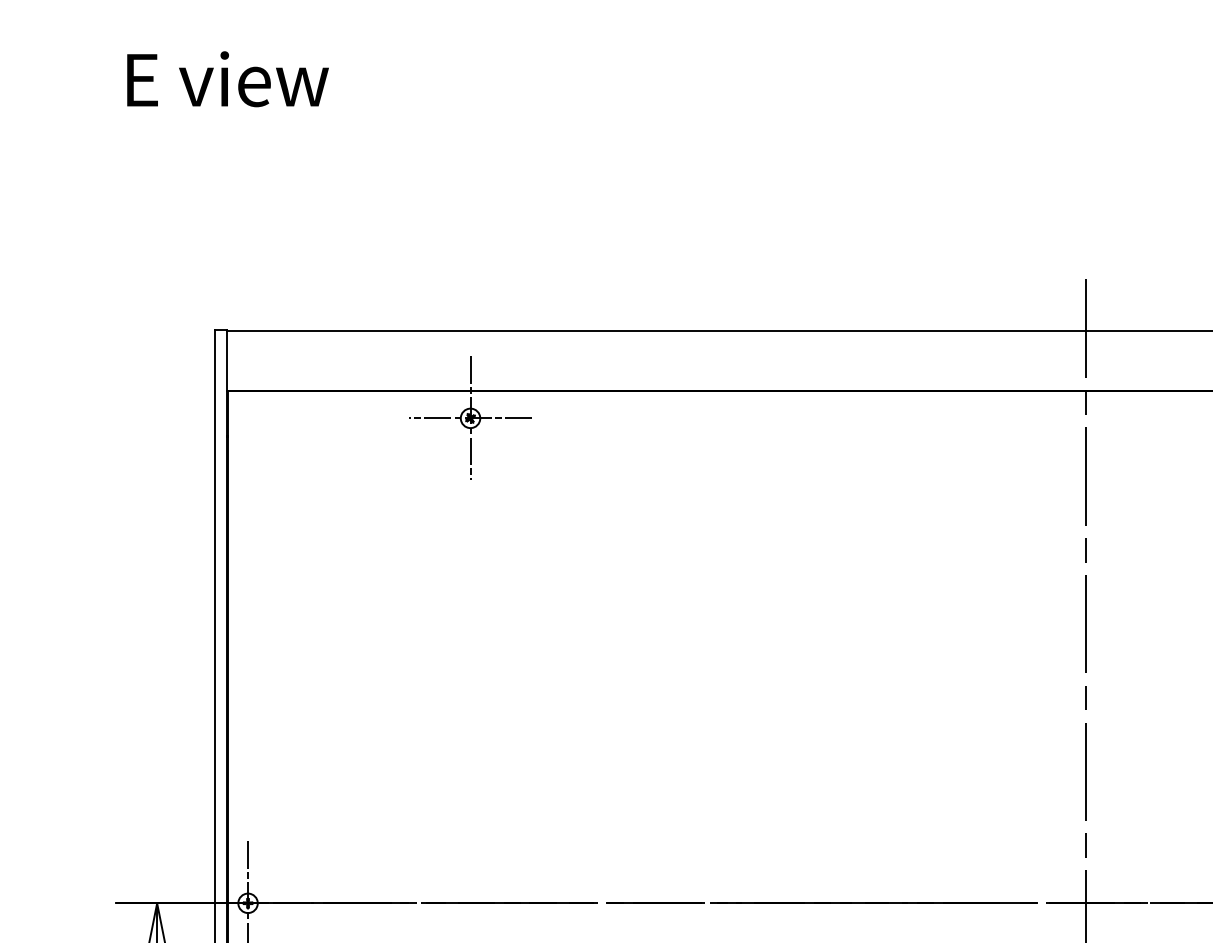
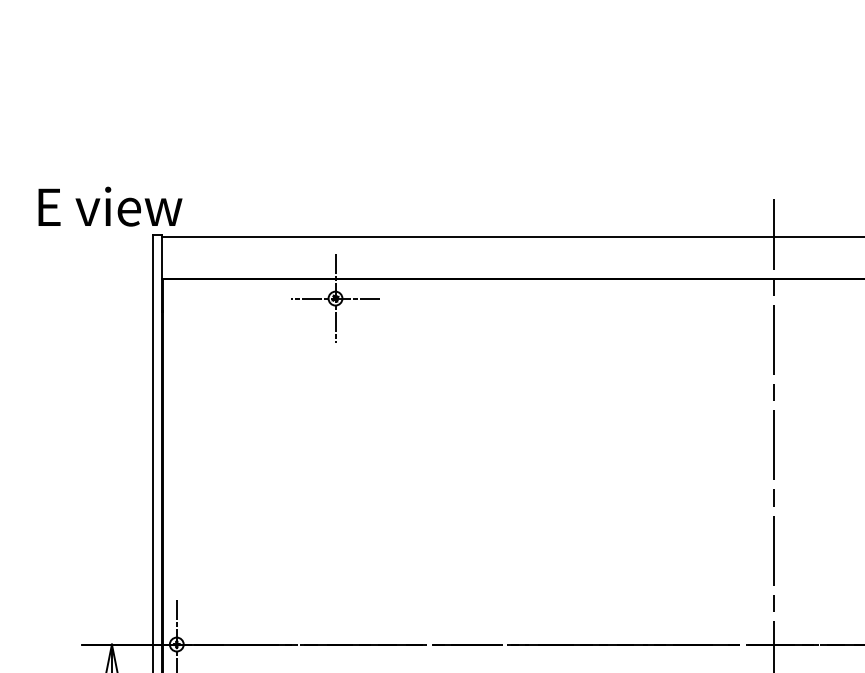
text: (228, 78) -> (110, 206), moved

